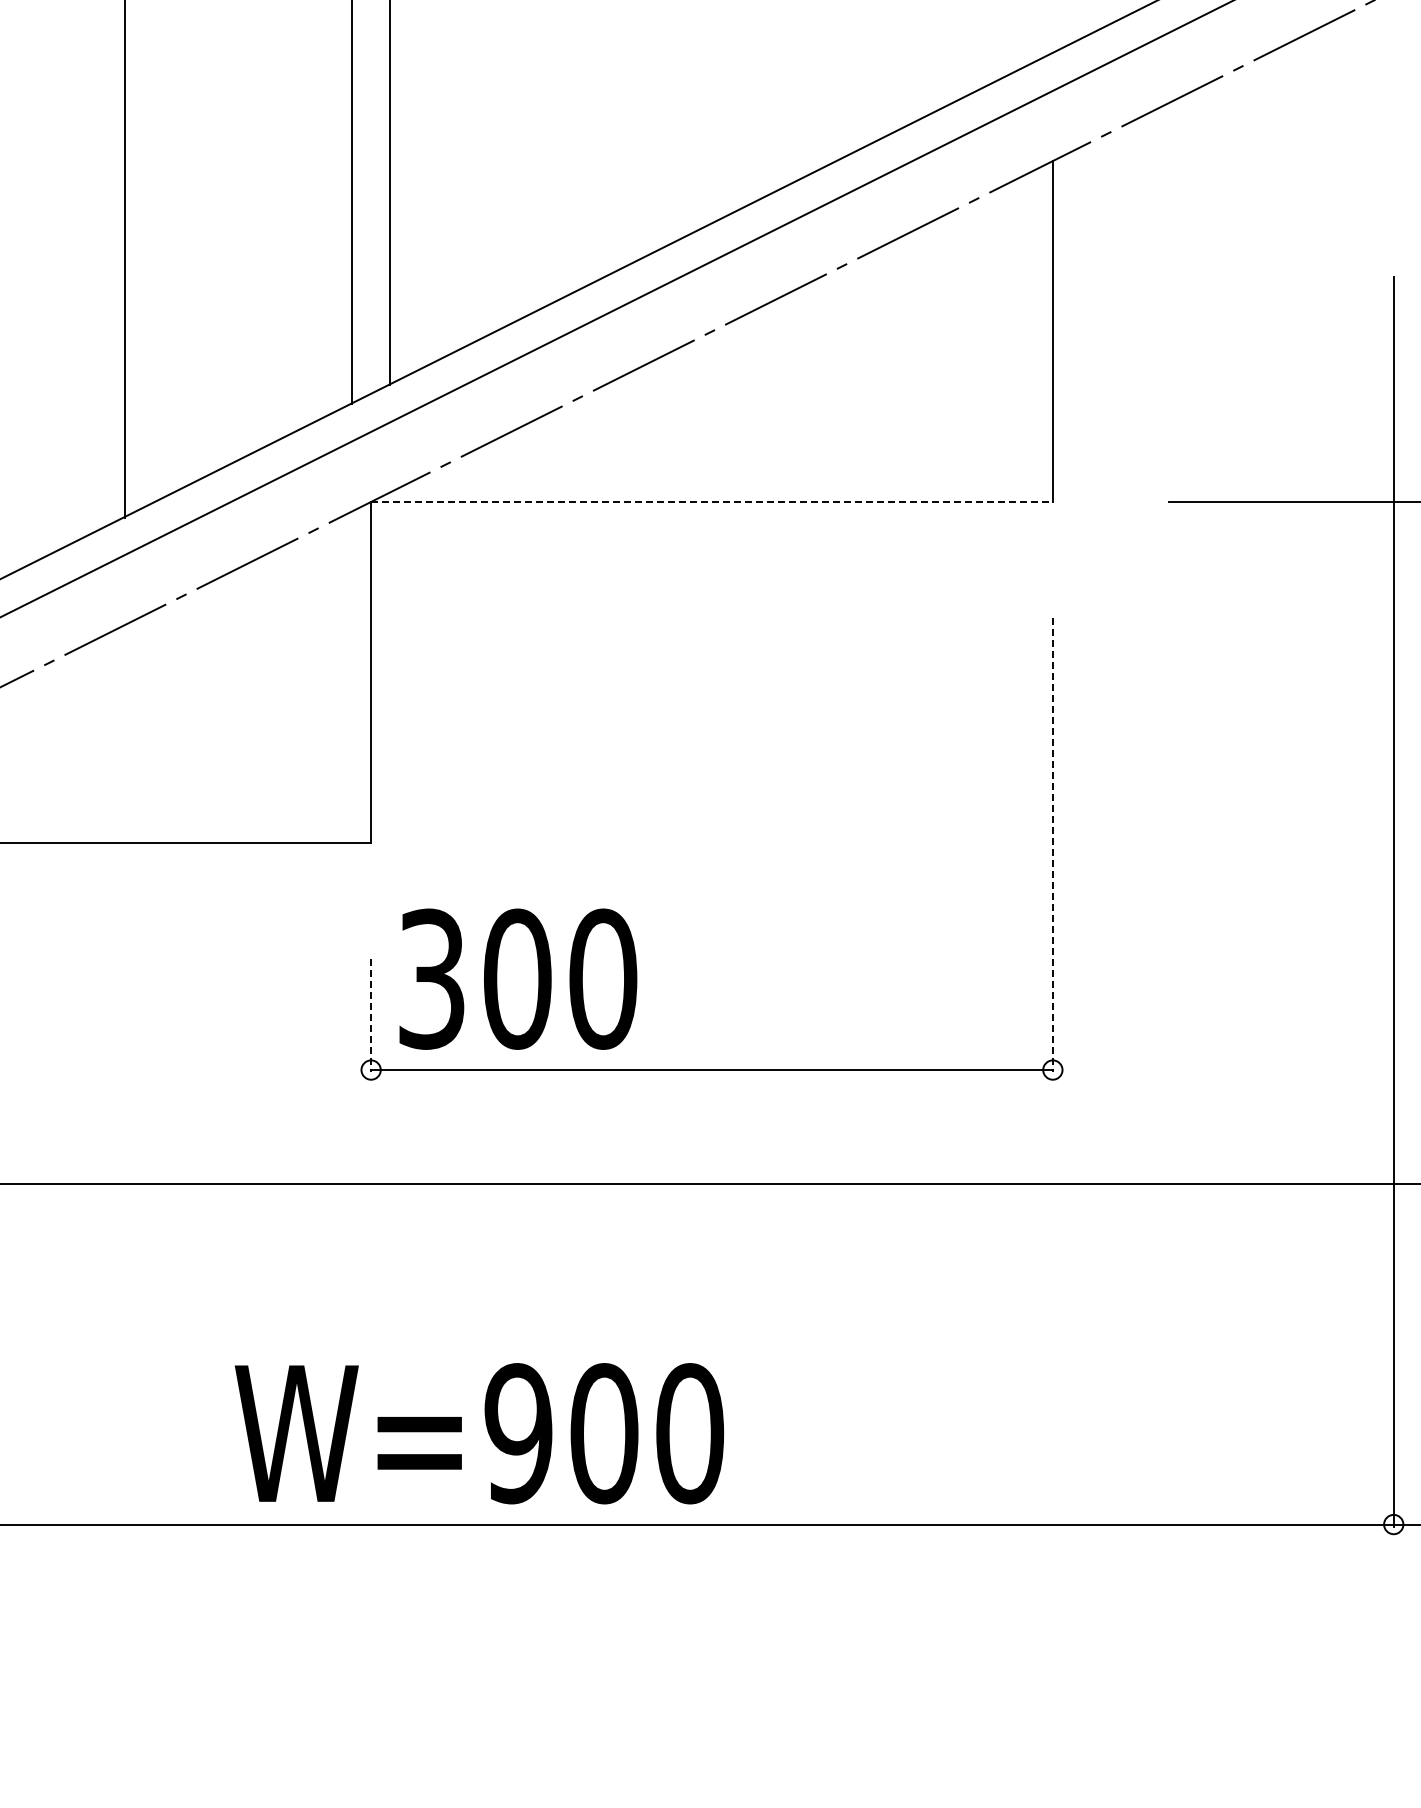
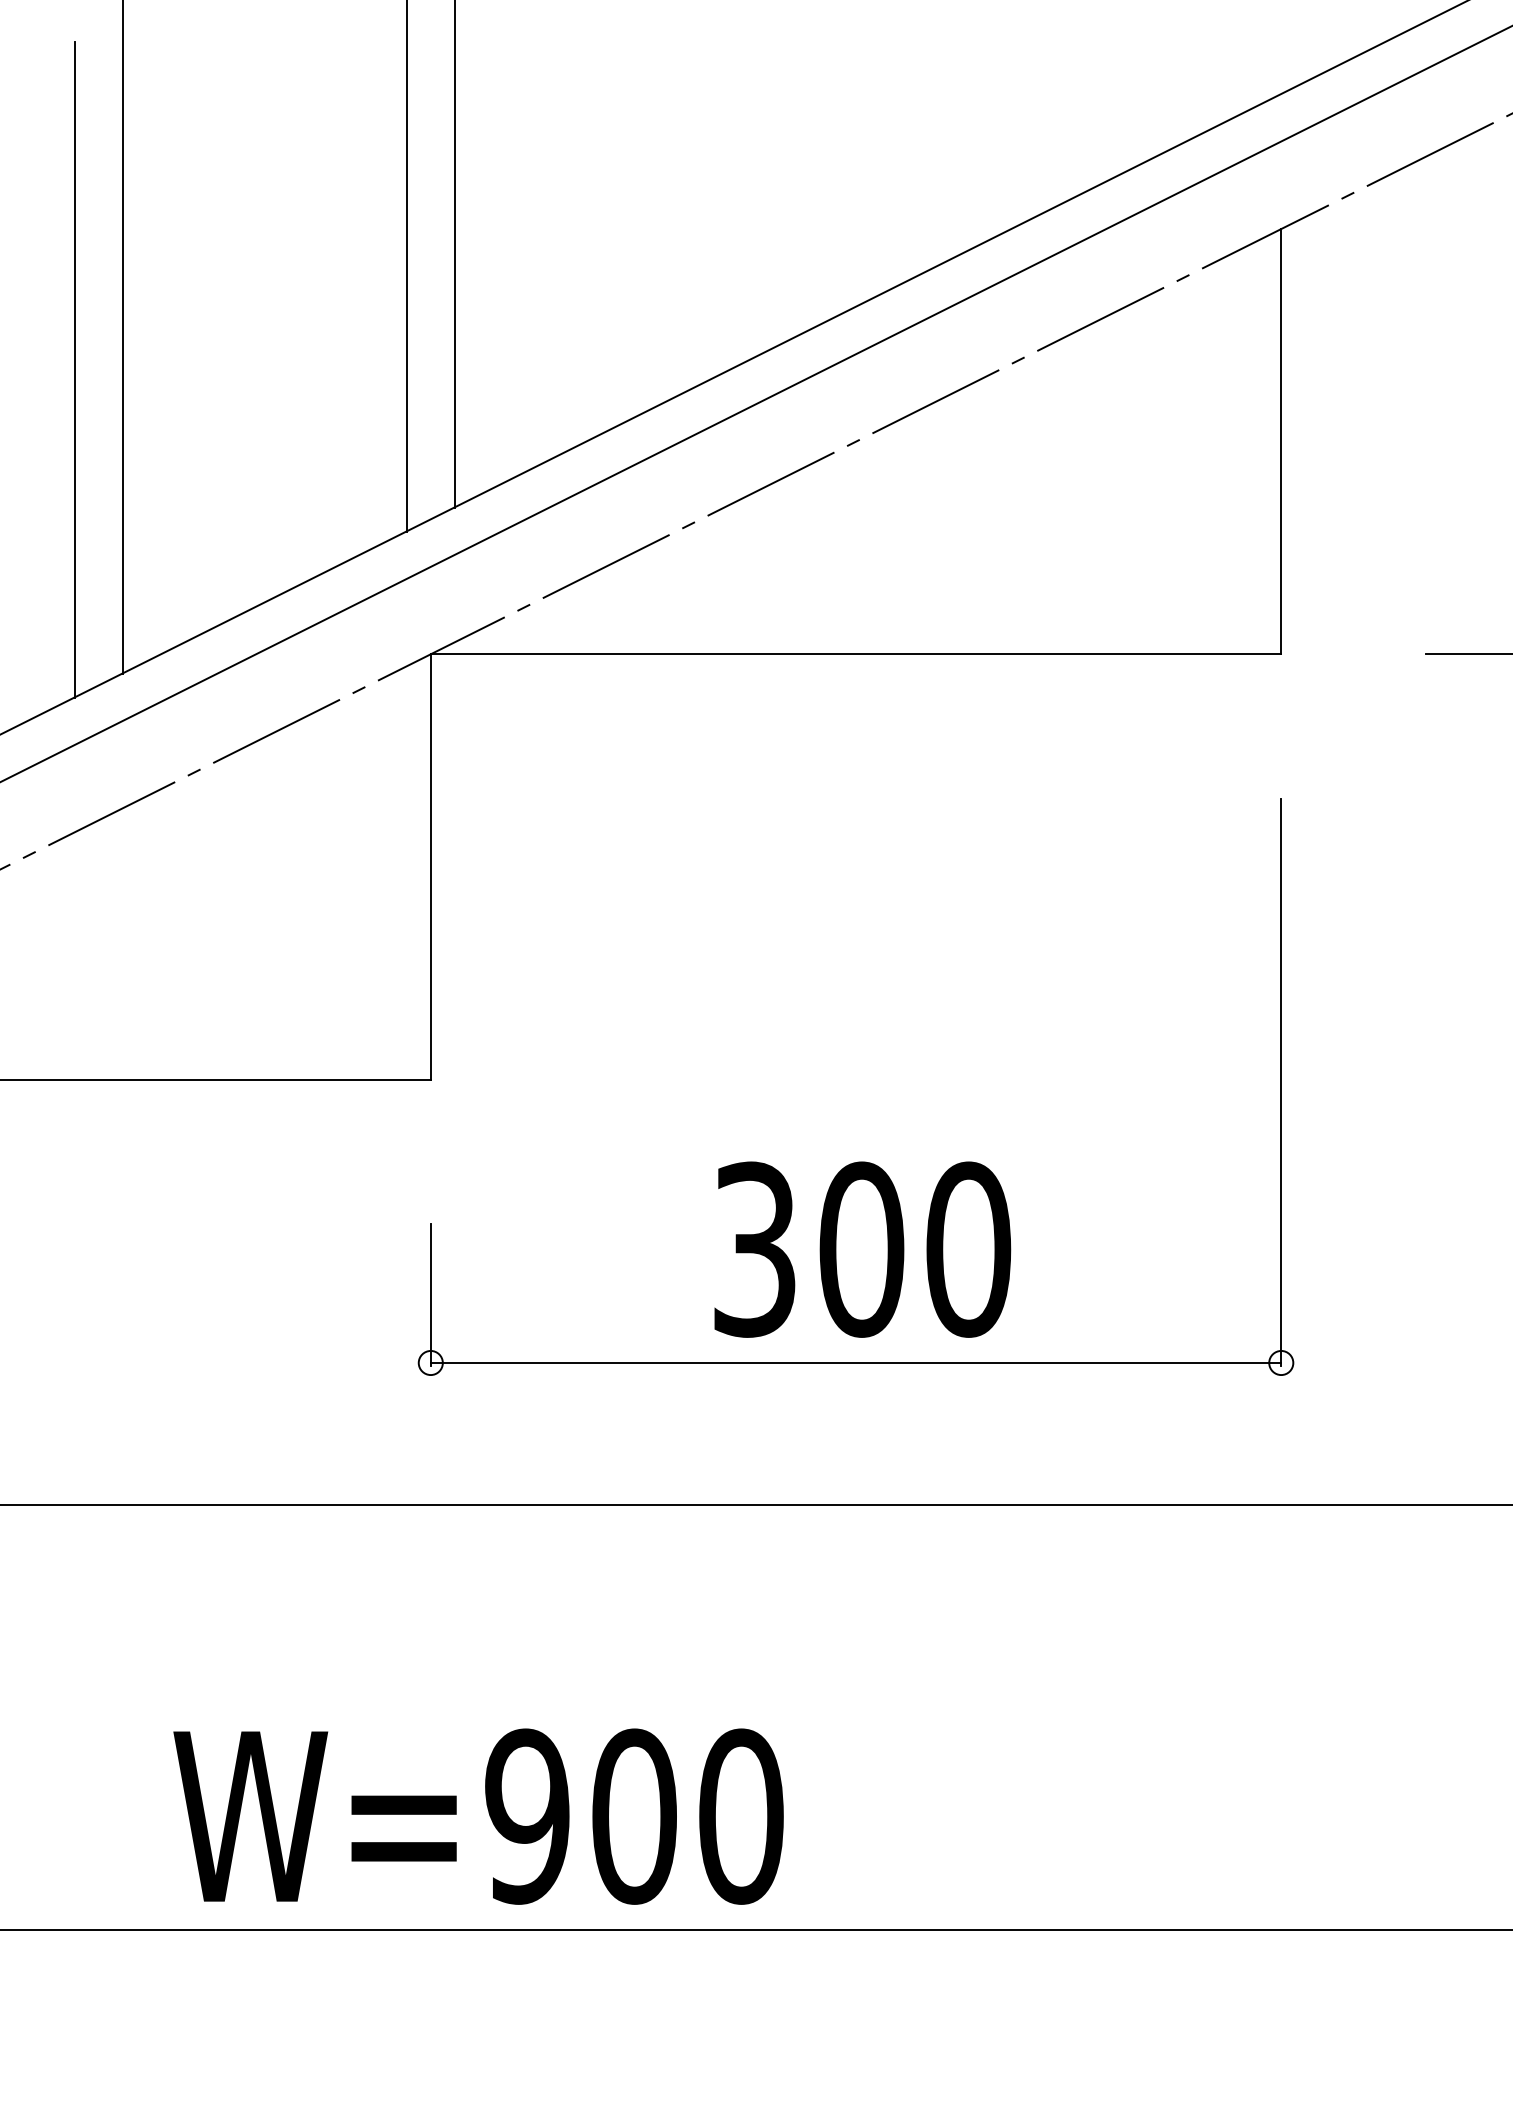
line: (85, 273) -> (74, 369), added
line: (712, 501) -> (856, 653), dashed -> solid
line: (1052, 845) -> (1280, 1082), dashed -> solid
text: (518, 978) -> (862, 1248), moved
line: (371, 1015) -> (431, 1294), dashed -> solid
text: (479, 1433) -> (478, 1816), moved

